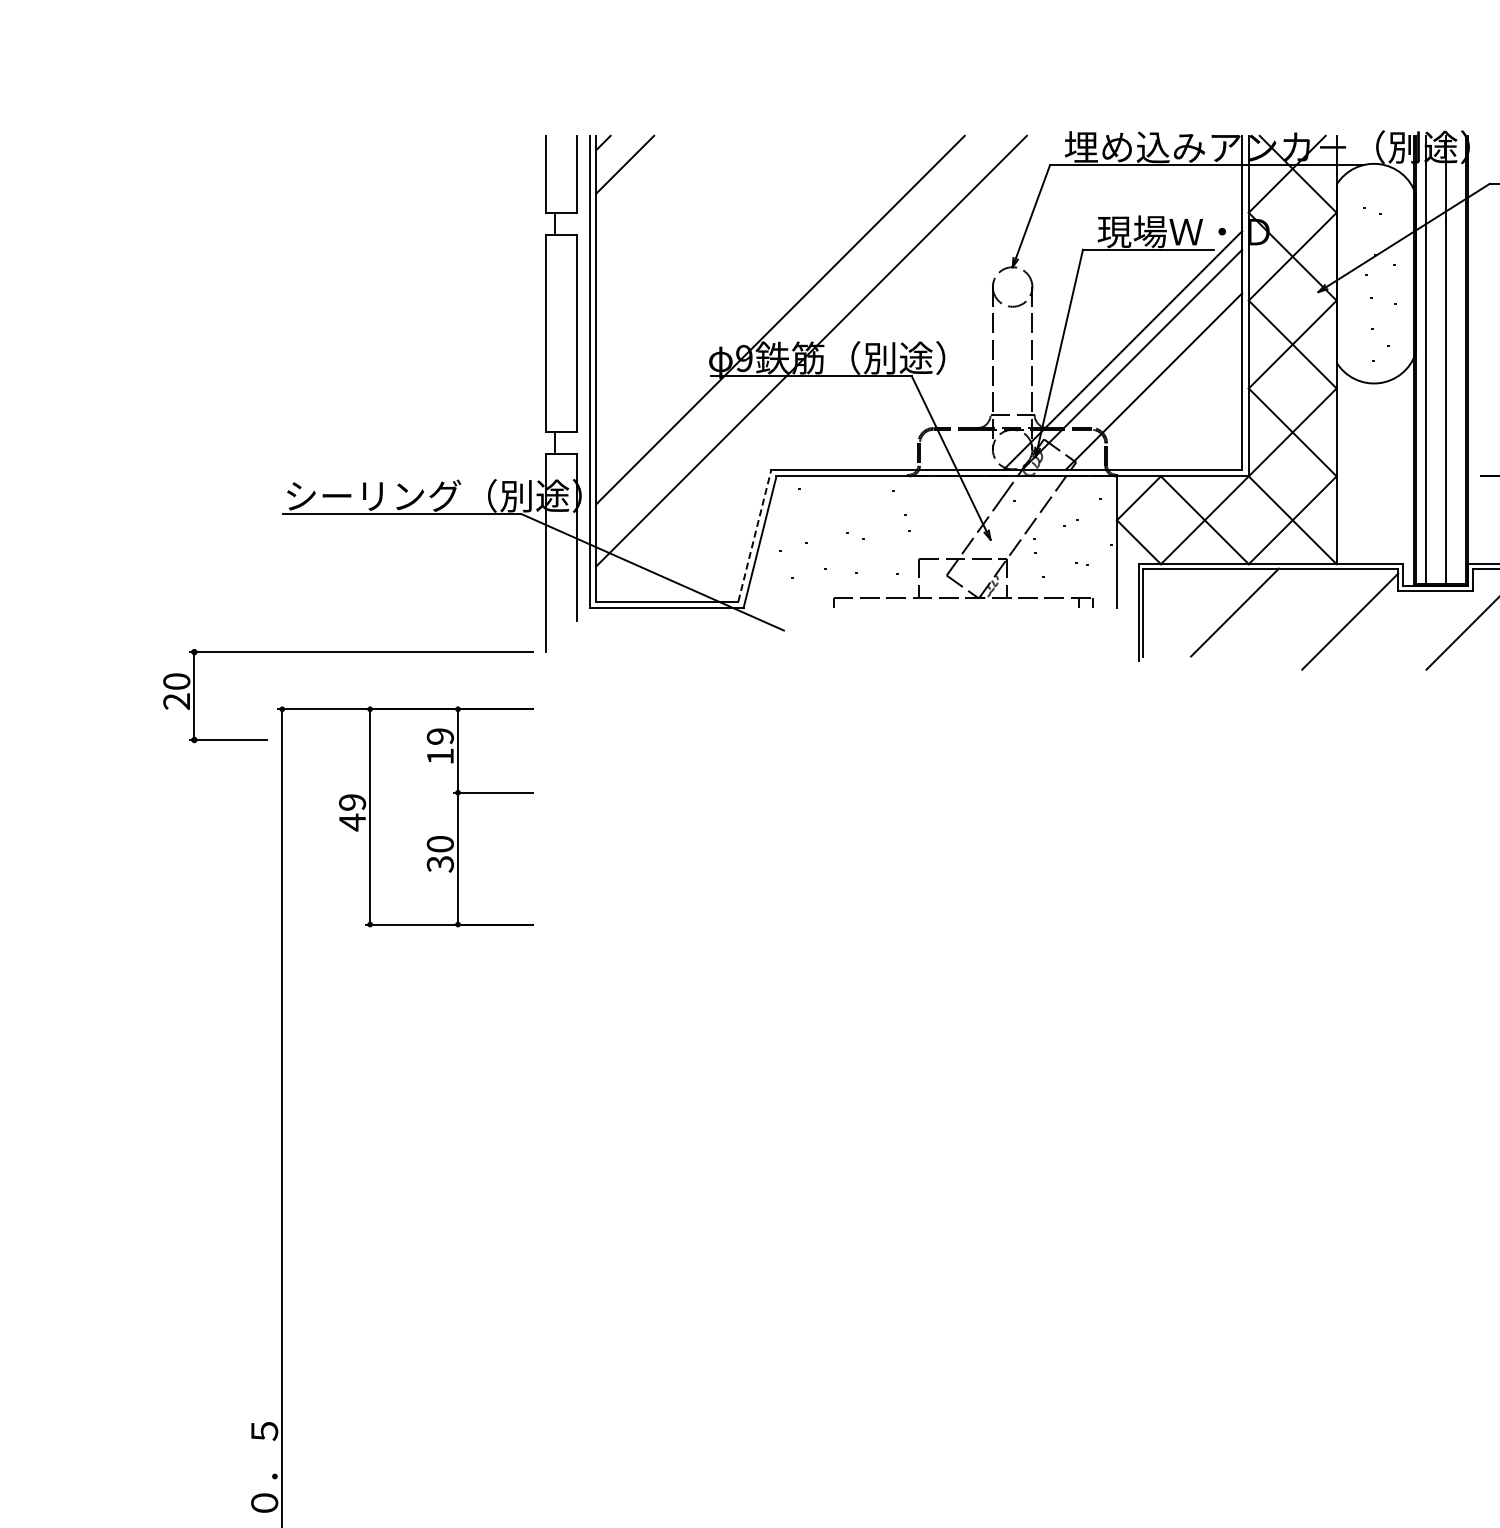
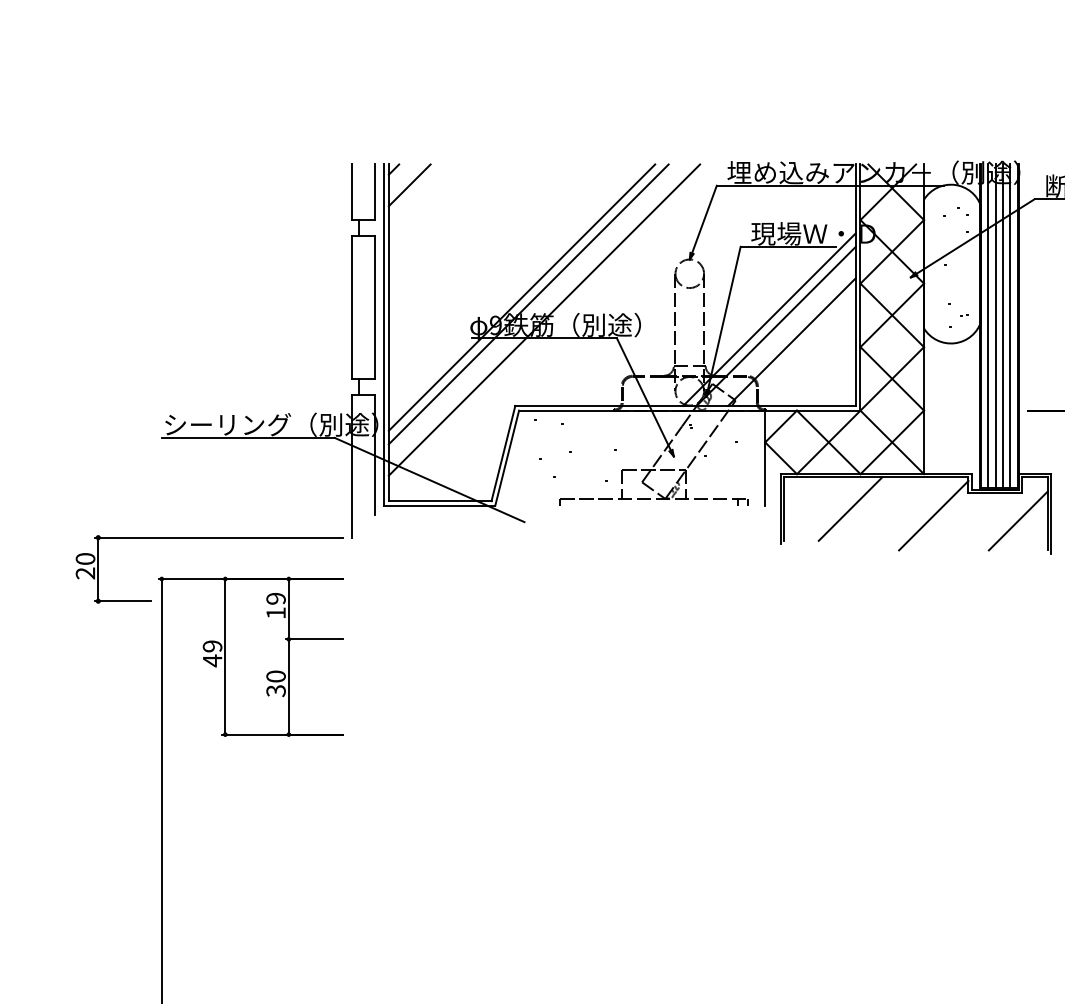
line: (789, 328) -> (528, 303), added
line: (1435, 359) -> (995, 326), added
line: (1456, 359) -> (1010, 326), added
line: (754, 535) -> (503, 453), dashed -> solid

